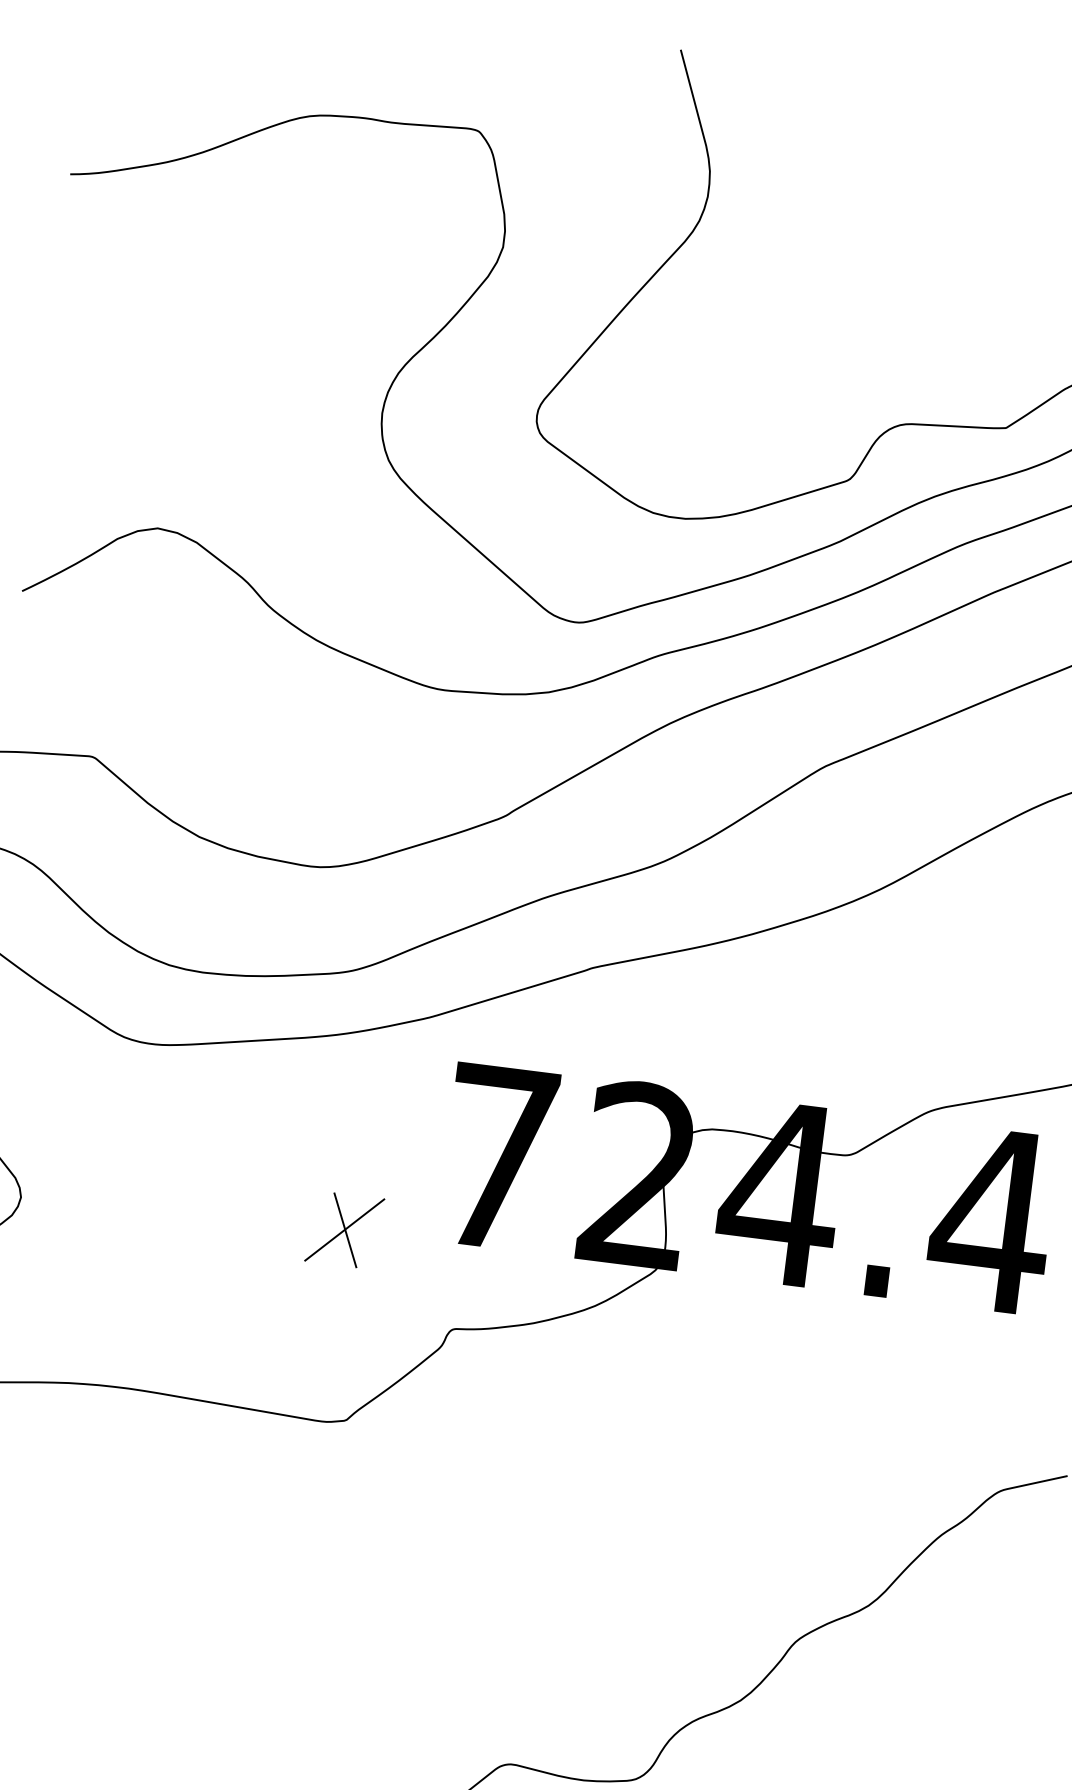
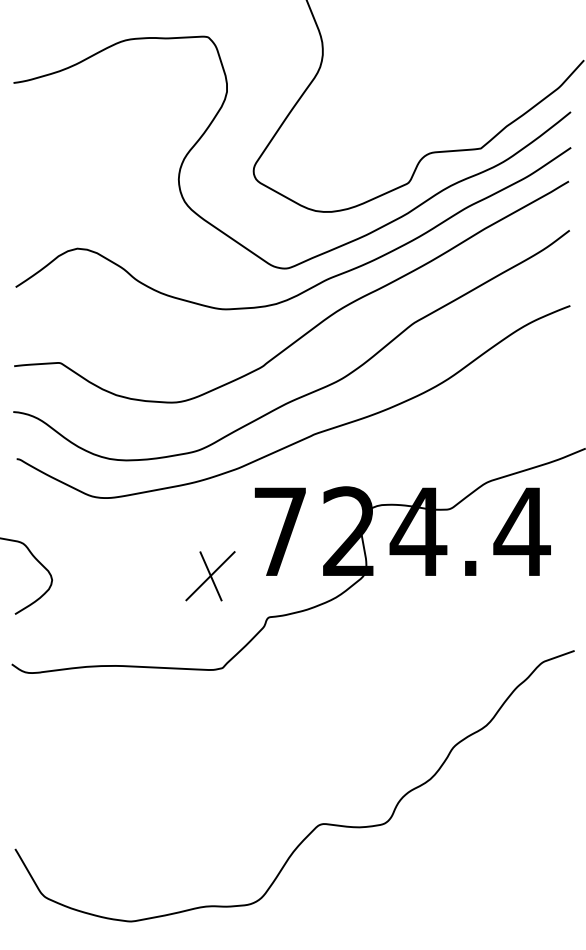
part: (344, 1228) -> (210, 575), size x1.4

